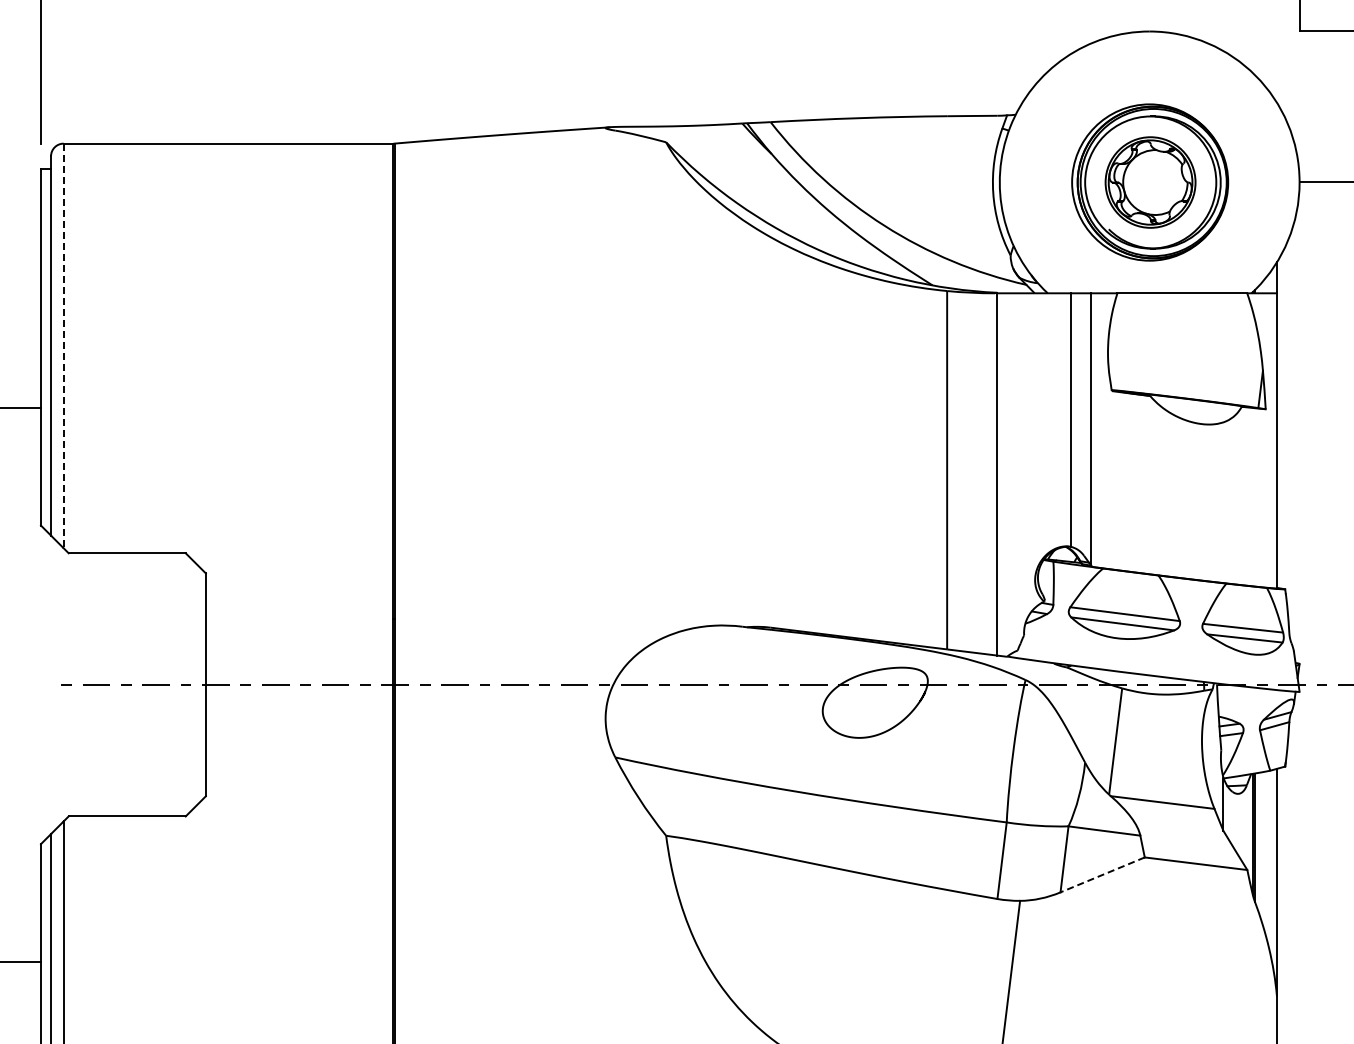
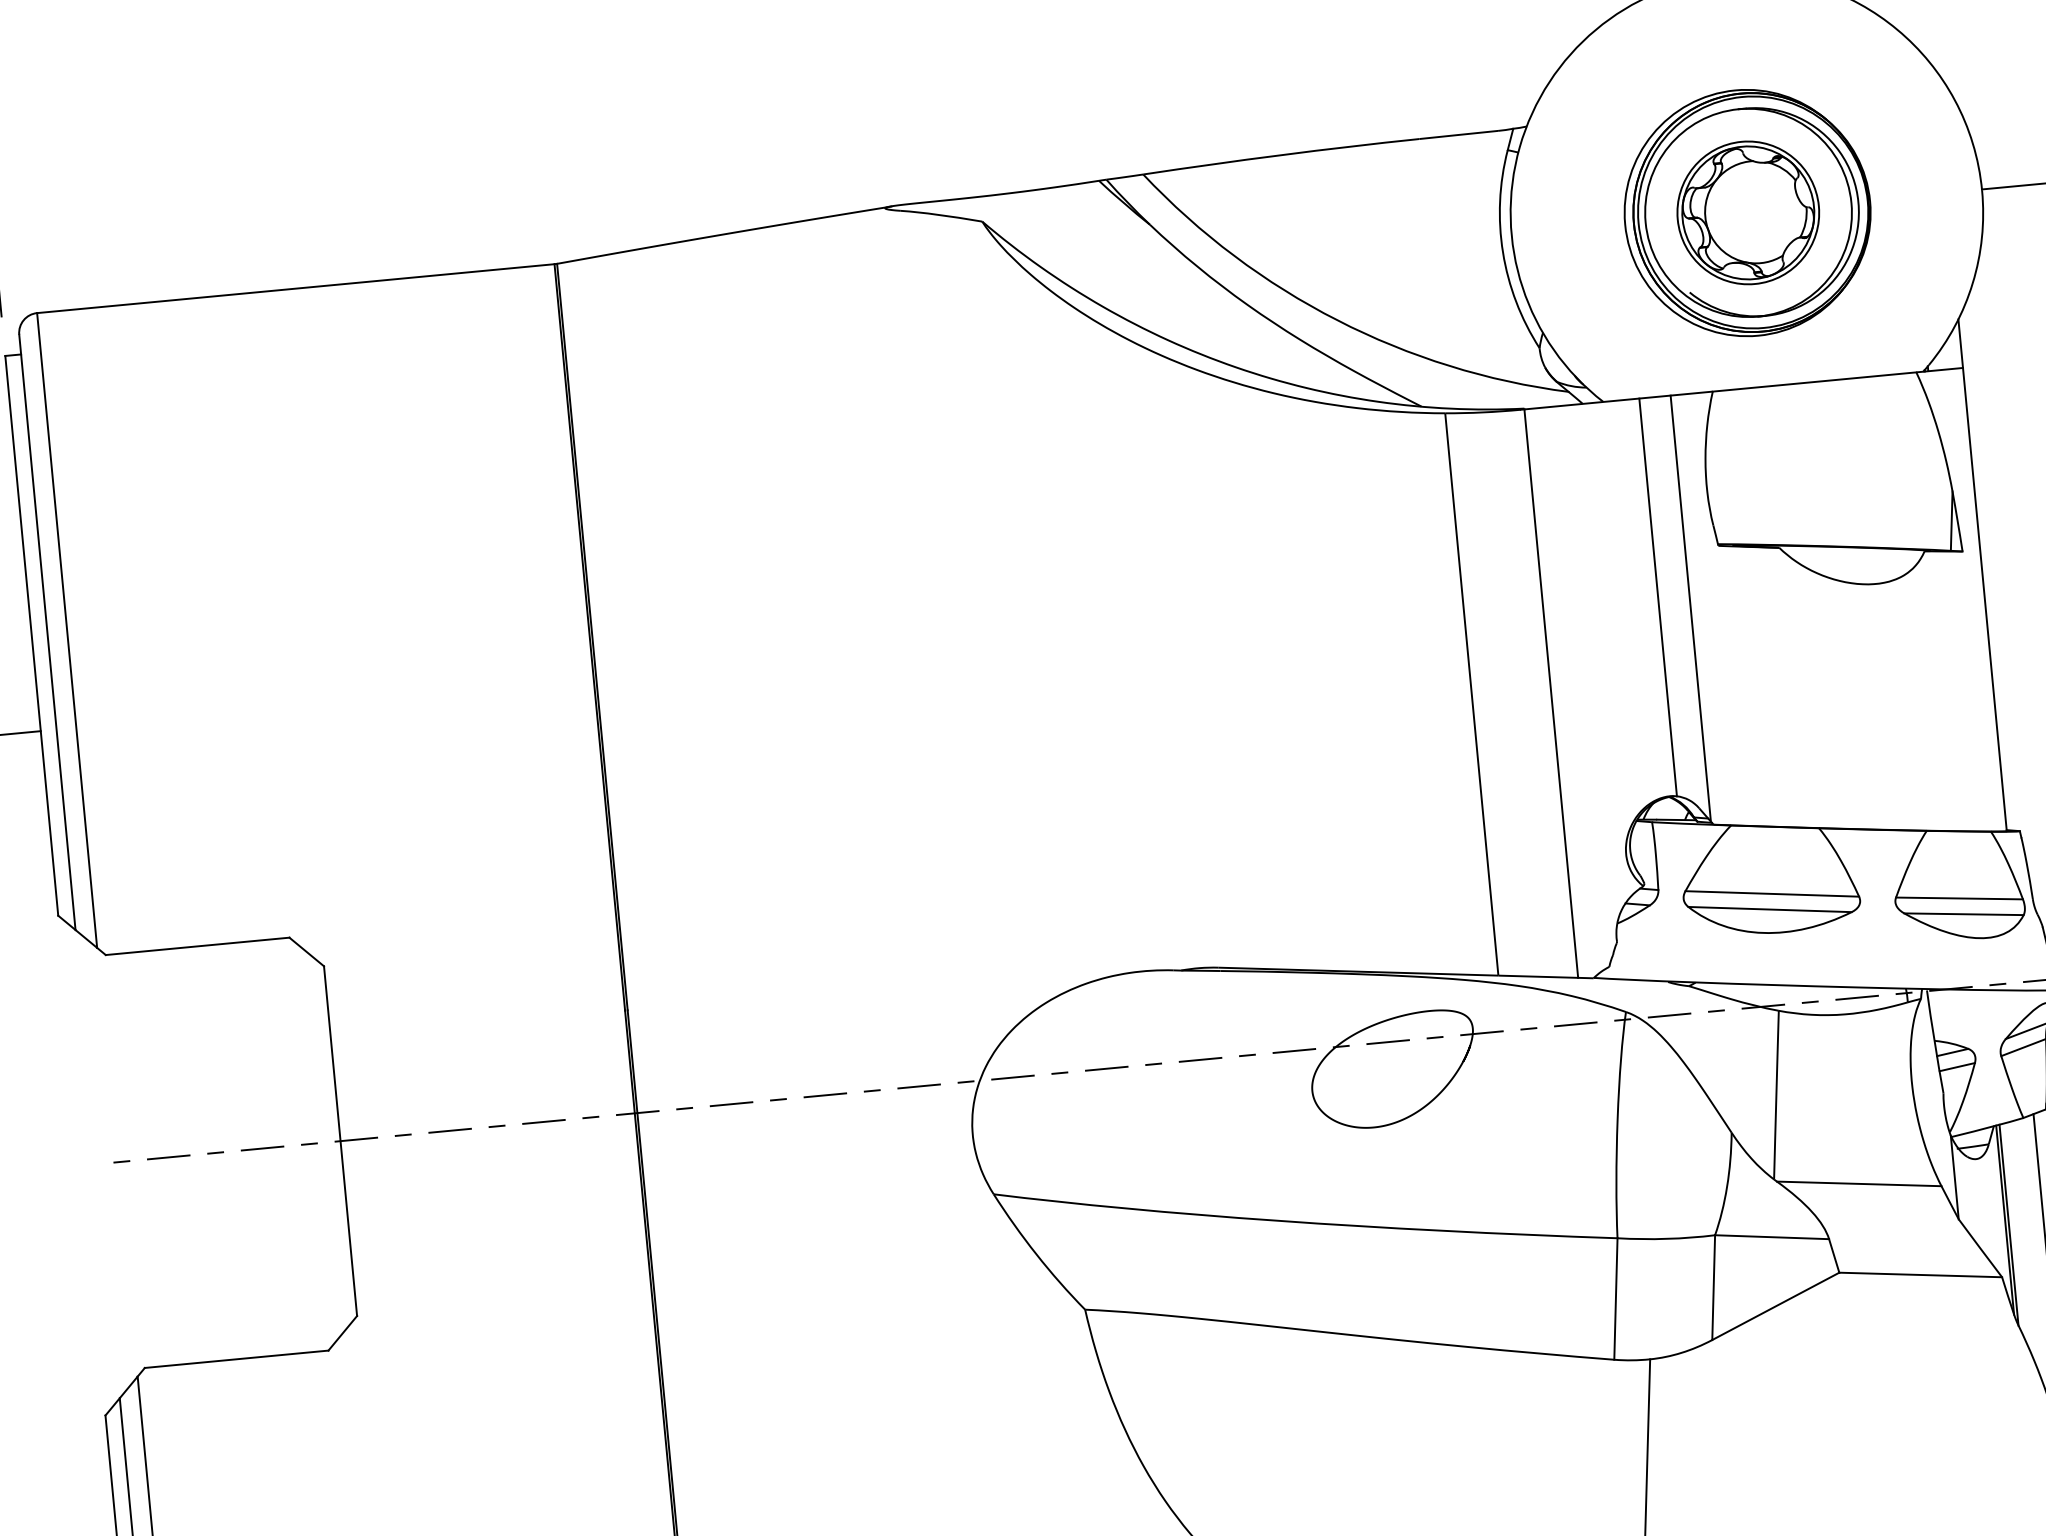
line: (63, 346) -> (66, 631), dashed -> solid
line: (1102, 874) -> (1775, 1305), dashed -> solid

